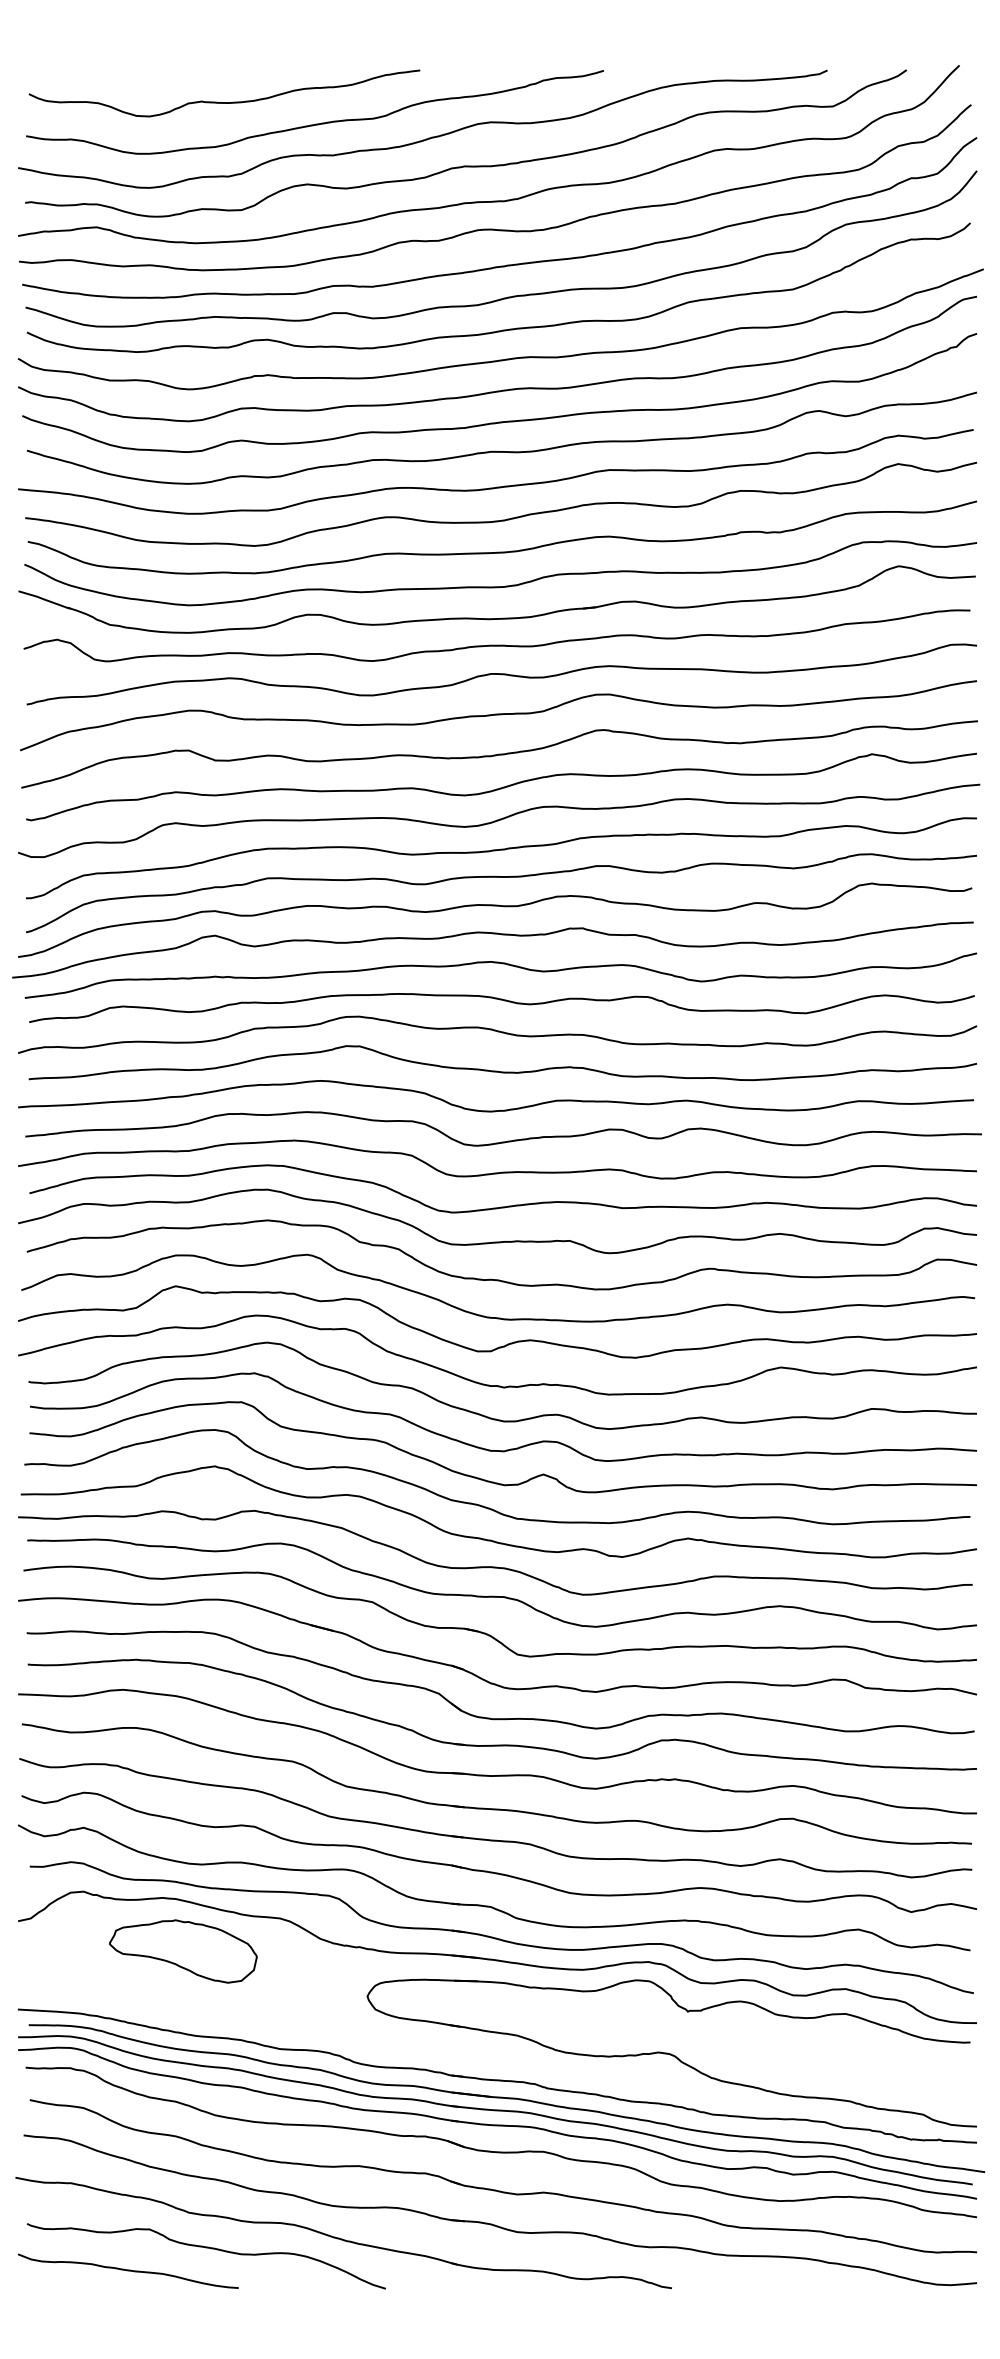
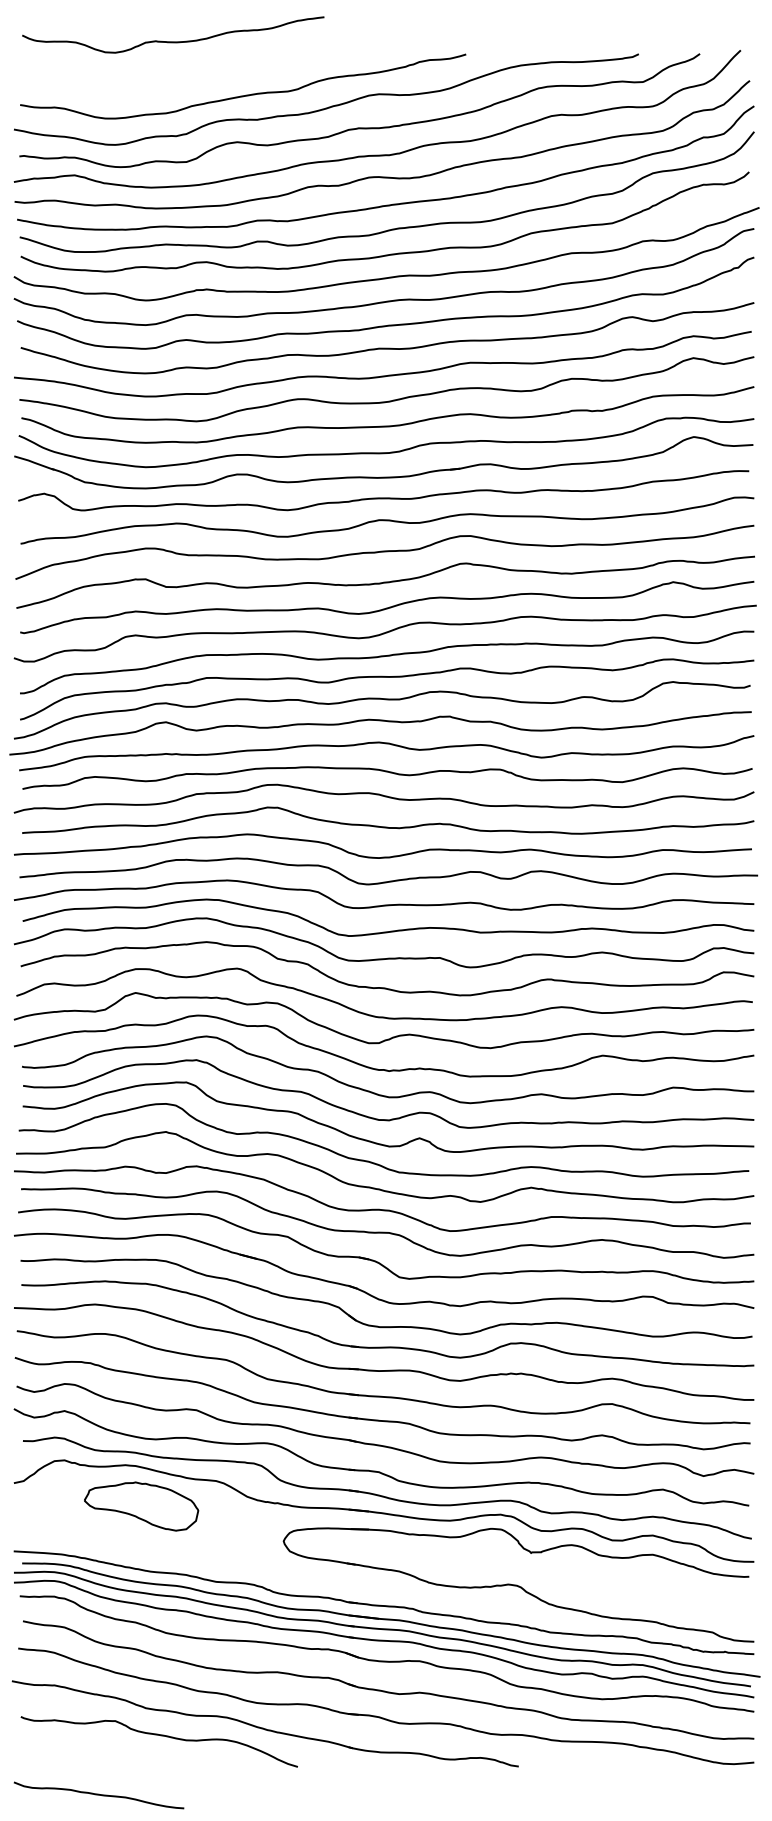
curve: (224, 101) -> (173, 41), moved
curve: (127, 2271) -> (98, 1795), moved

